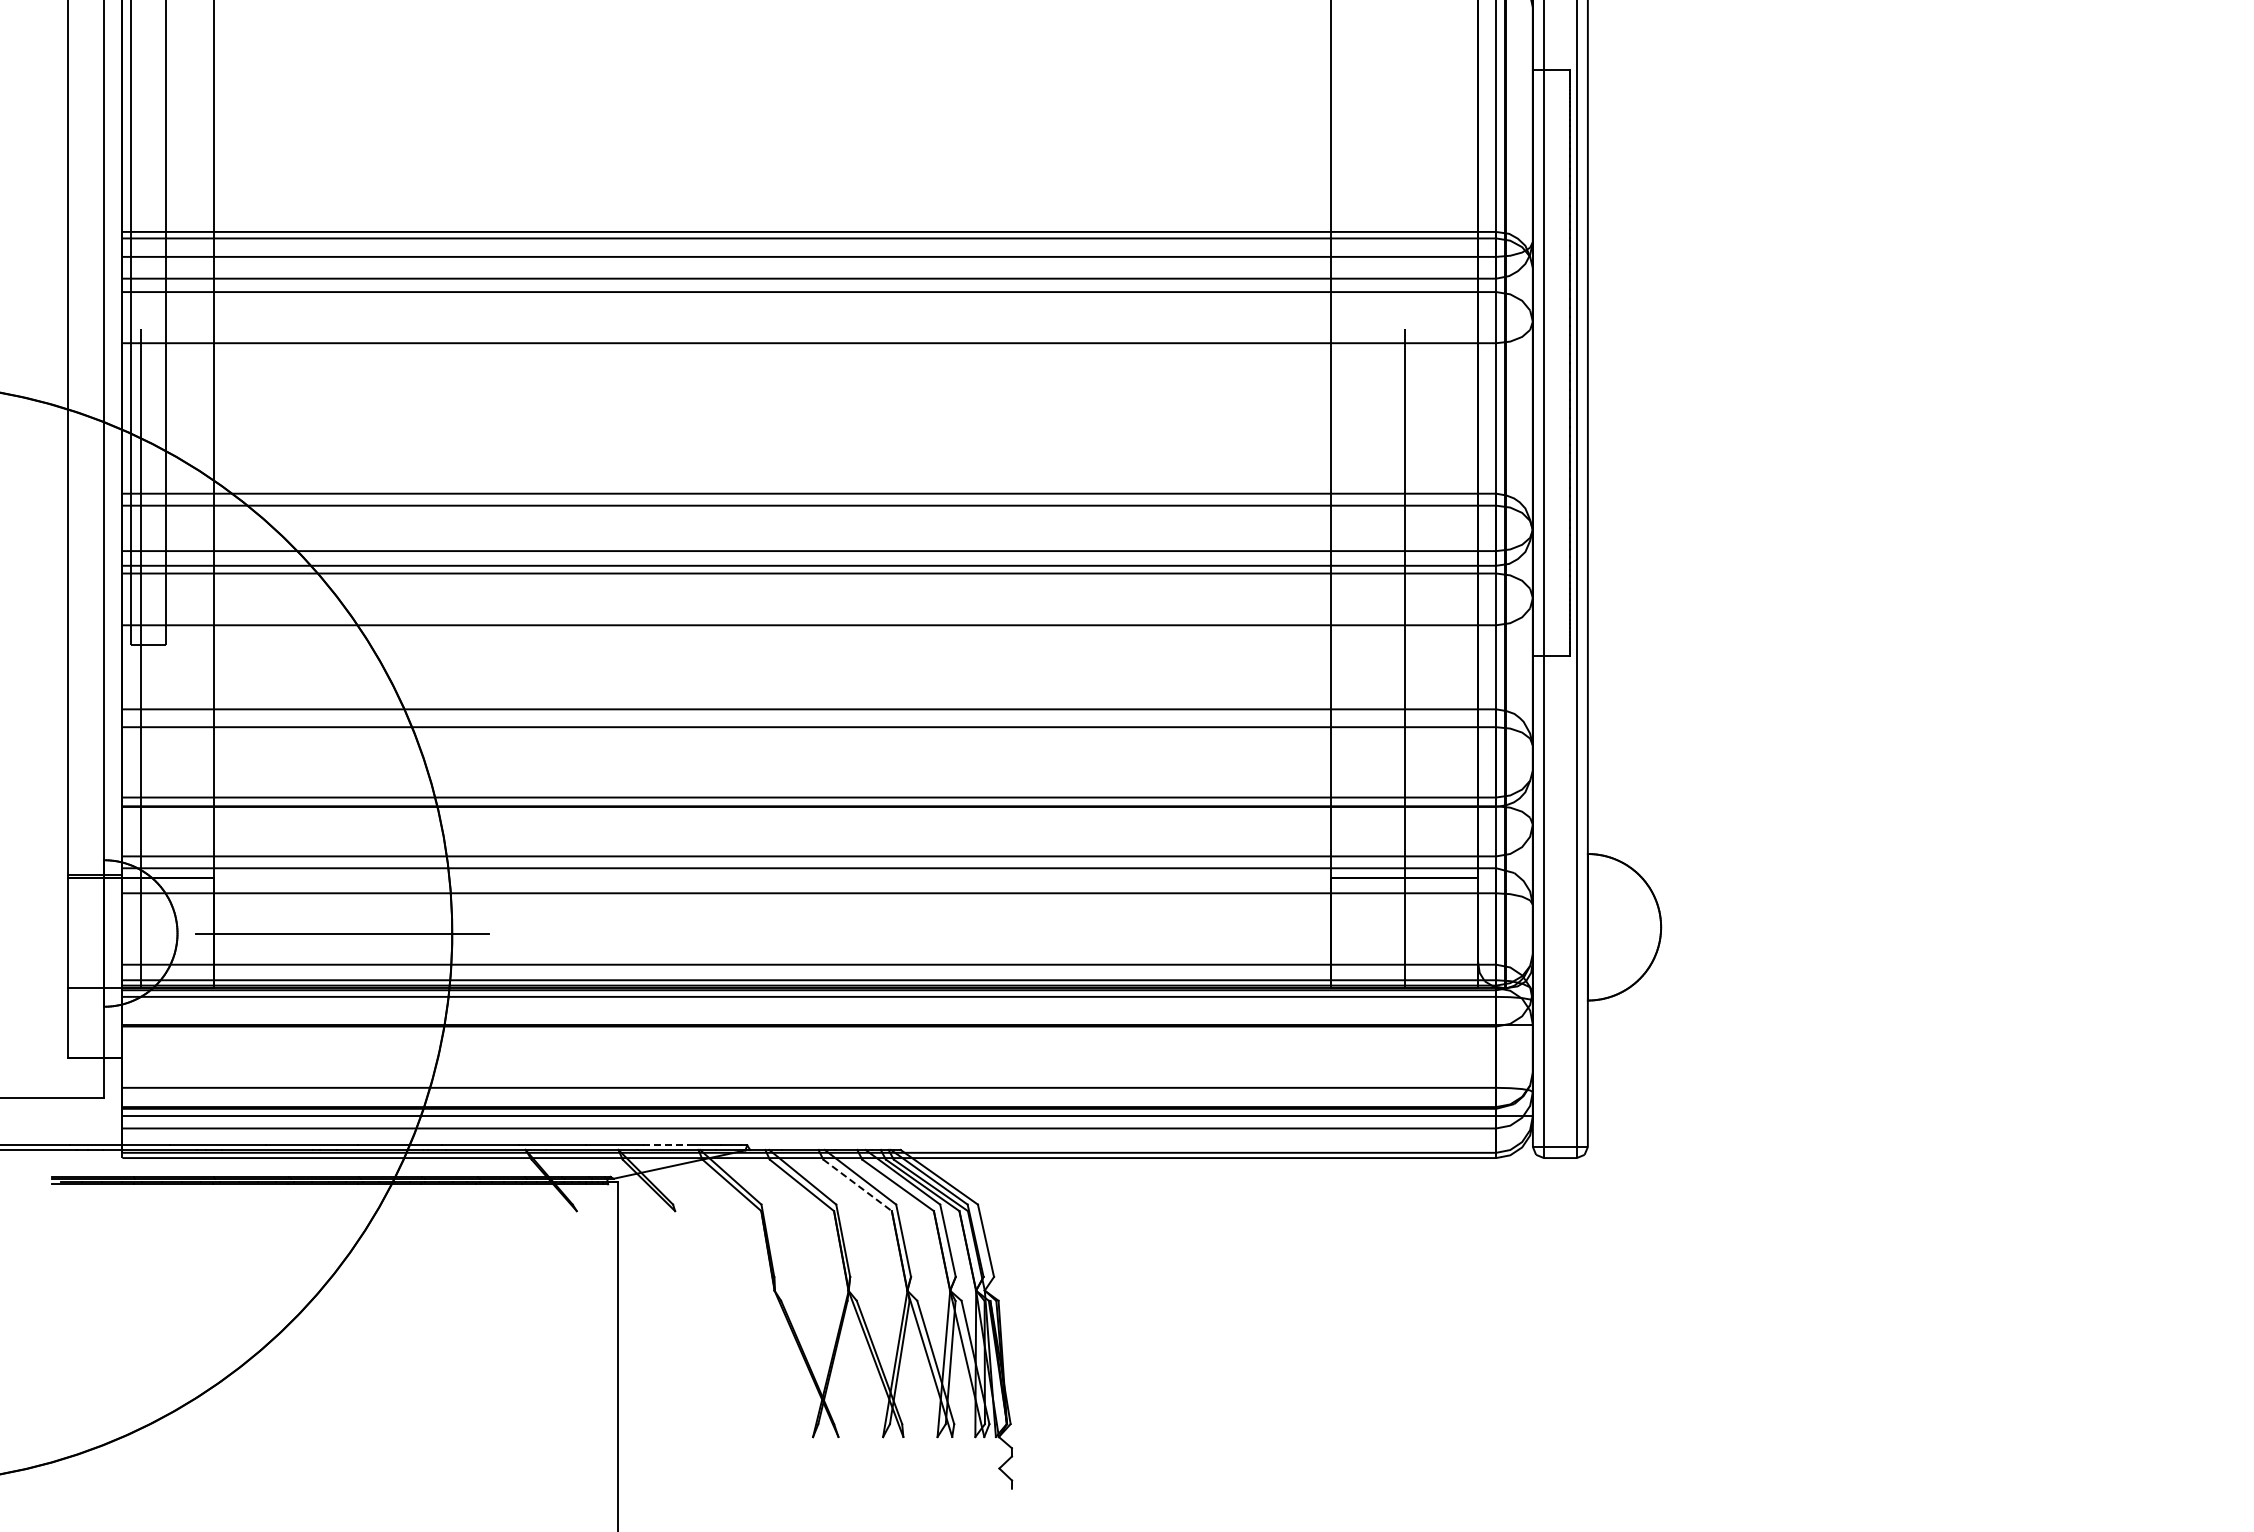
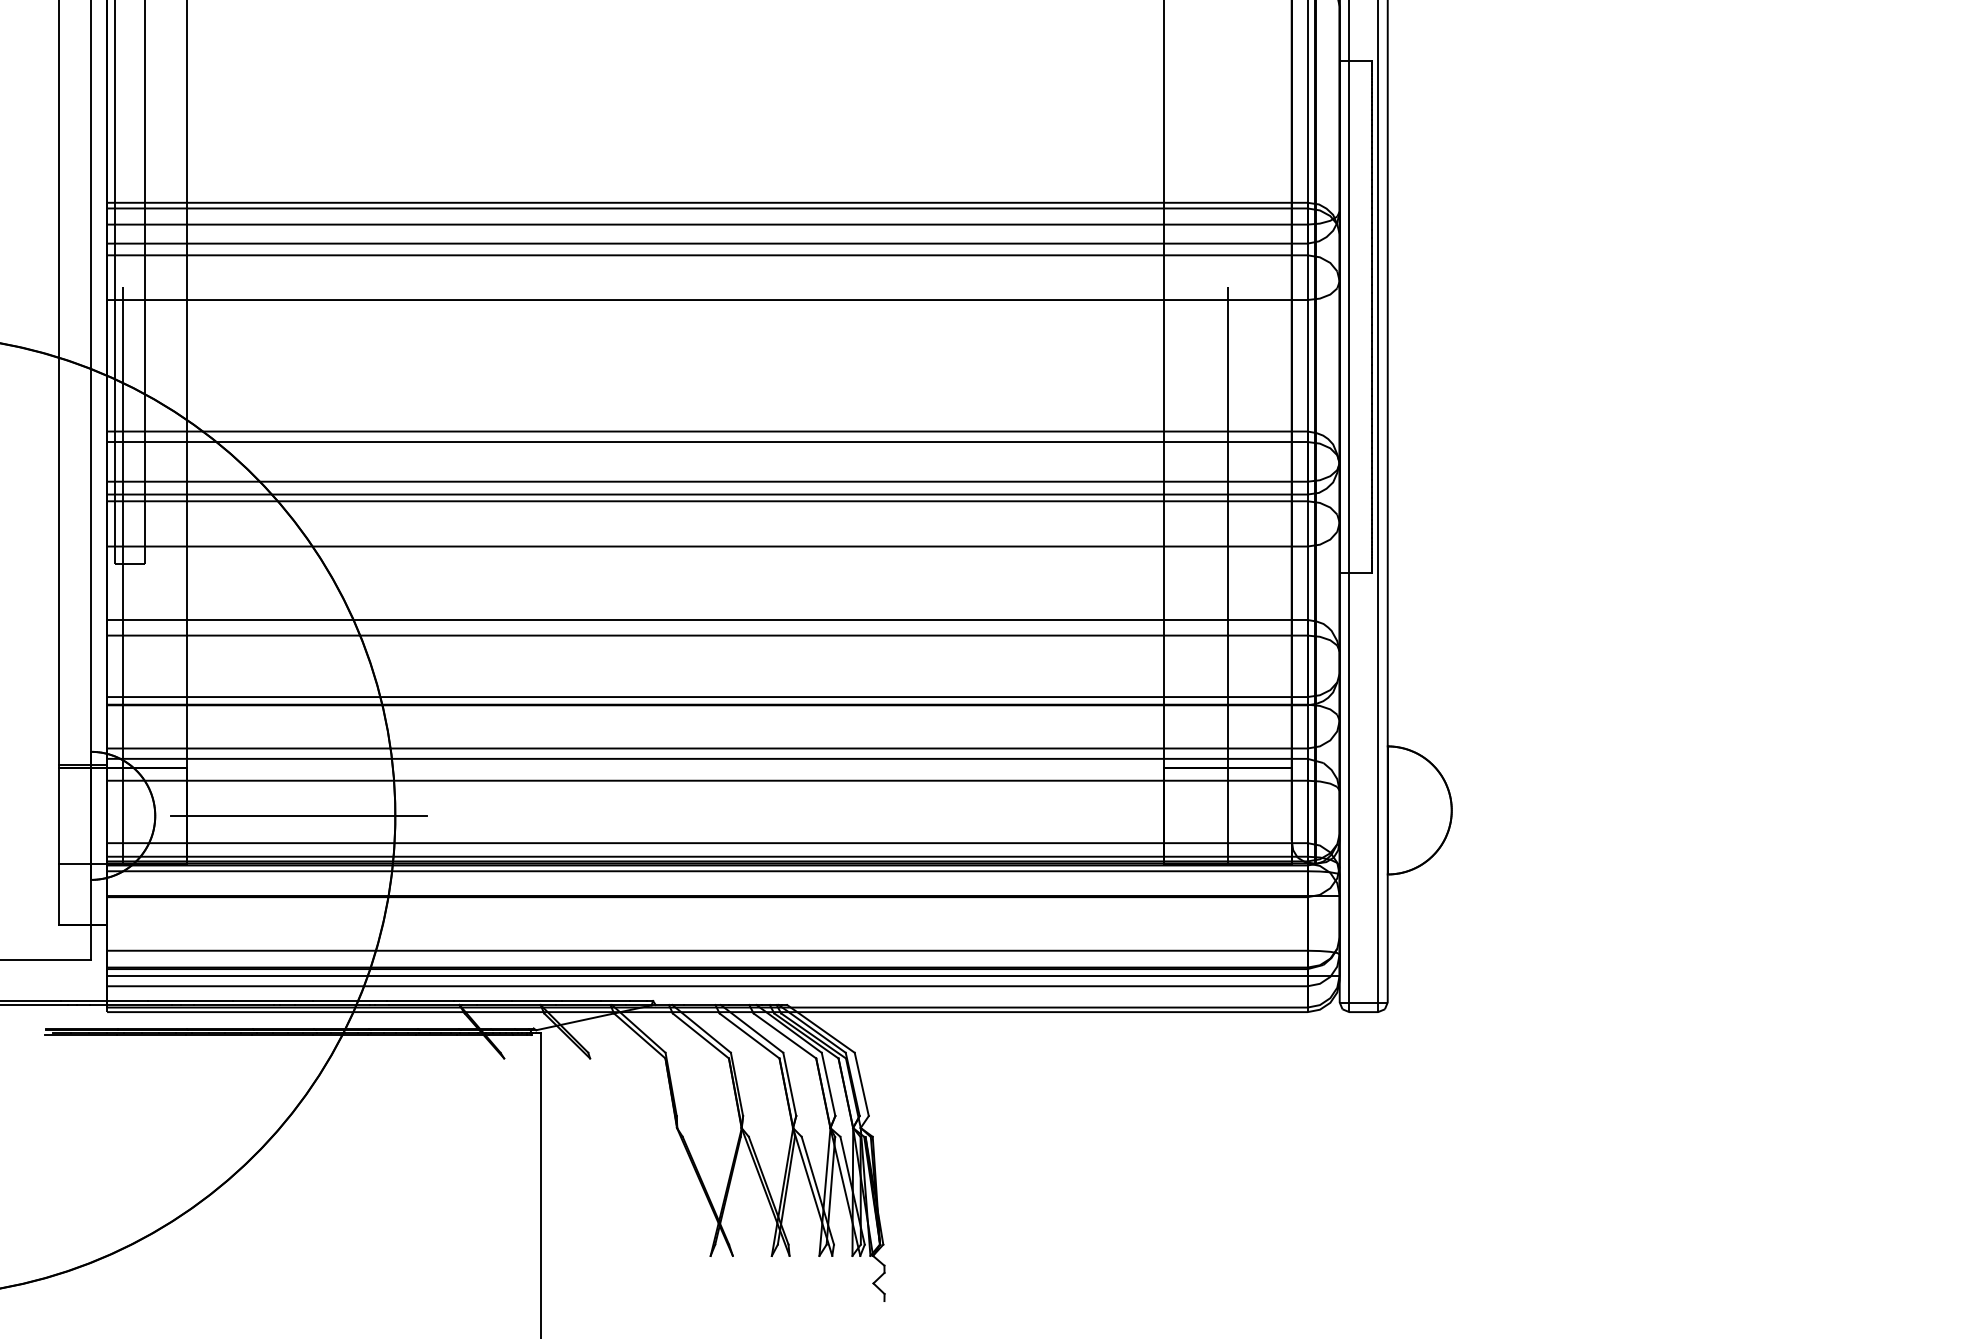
line: (665, 1145) -> (581, 1001), dashed -> solid
line: (857, 1185) -> (749, 1036), dashed -> solid

